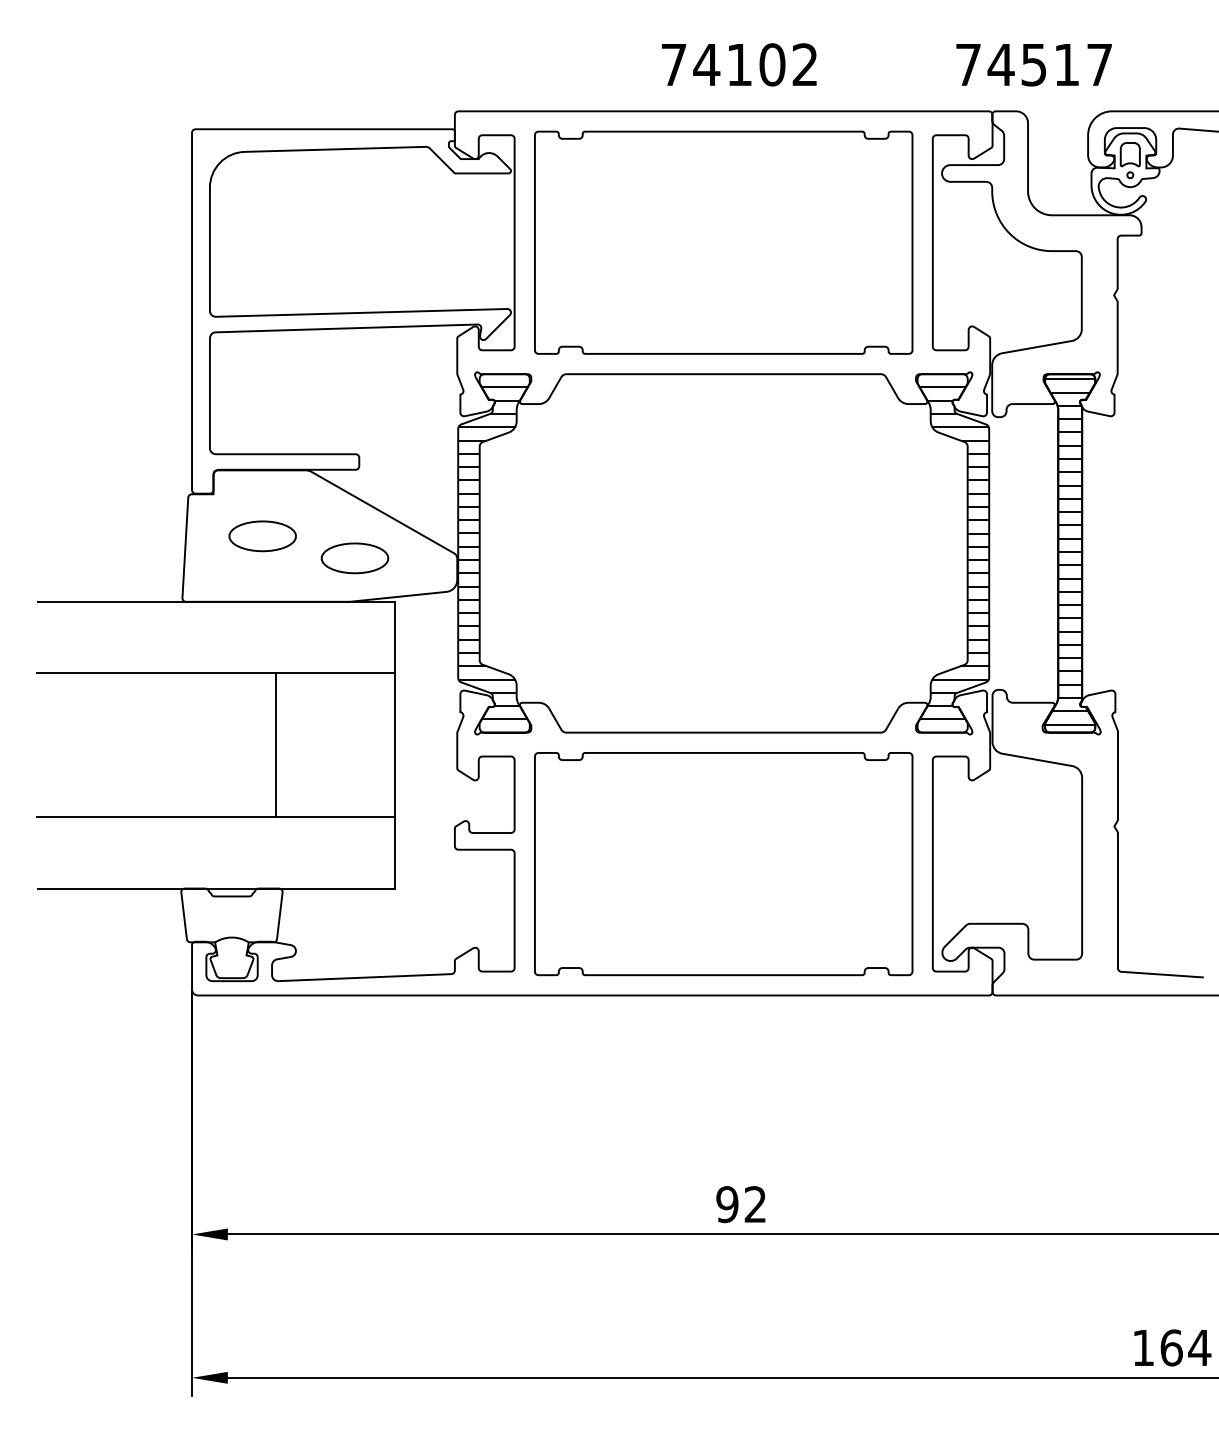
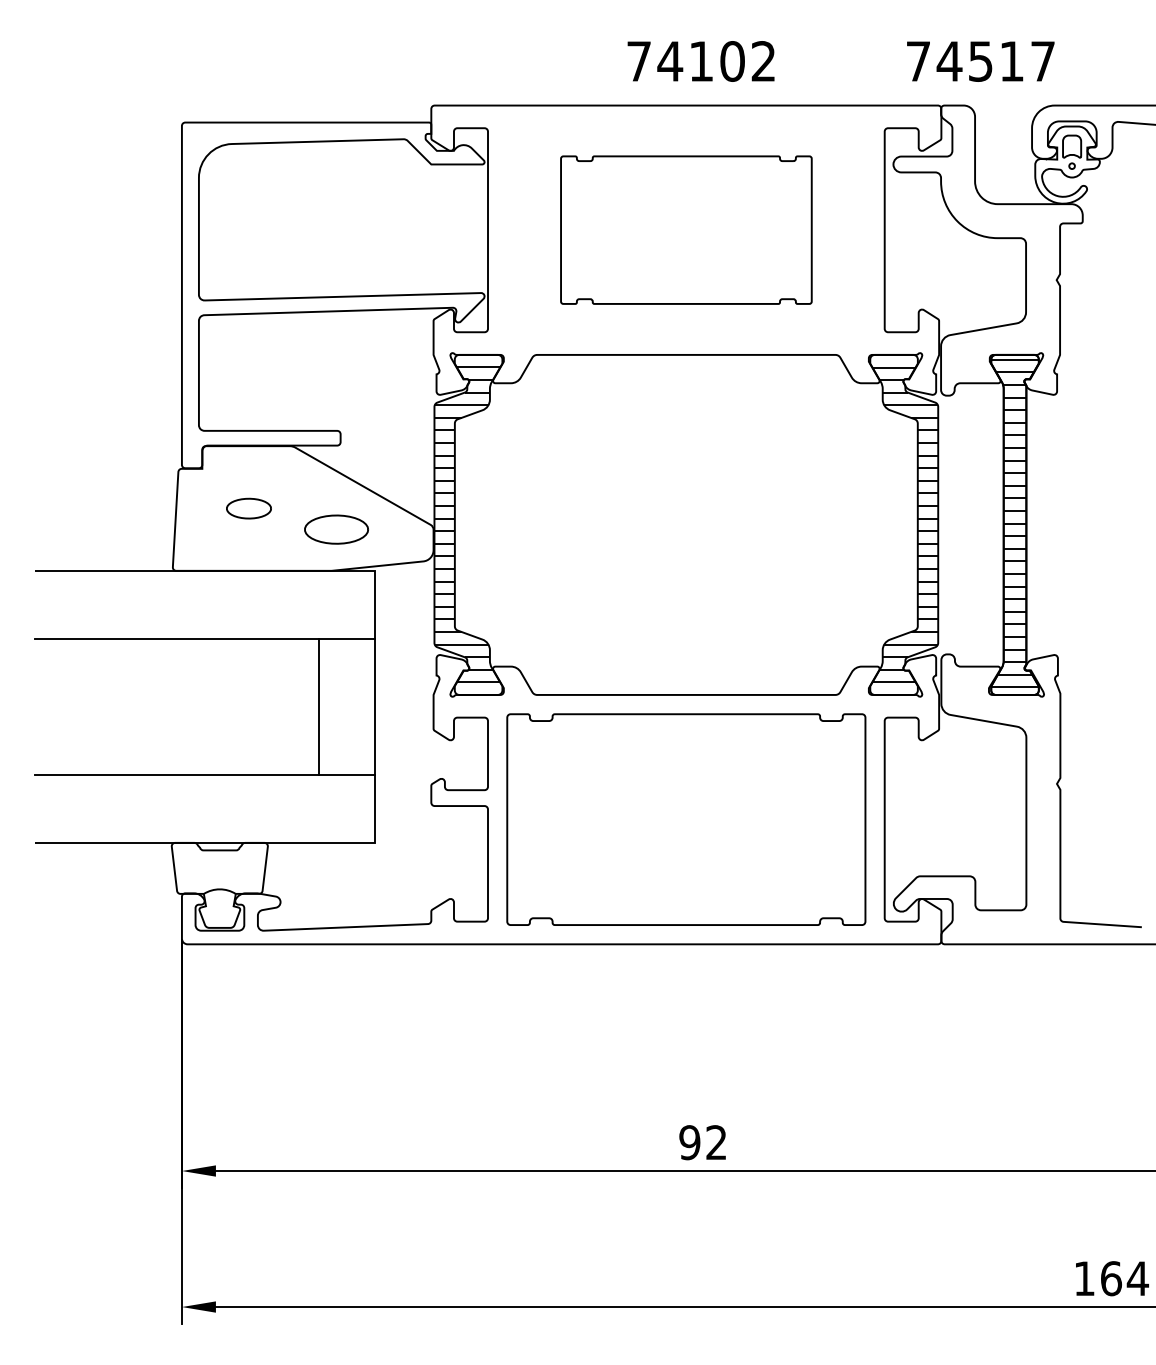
part: (723, 241) -> (686, 229), size x0.7
part: (262, 536) -> (248, 508), size x0.7
line: (275, 744) -> (319, 706), moved

